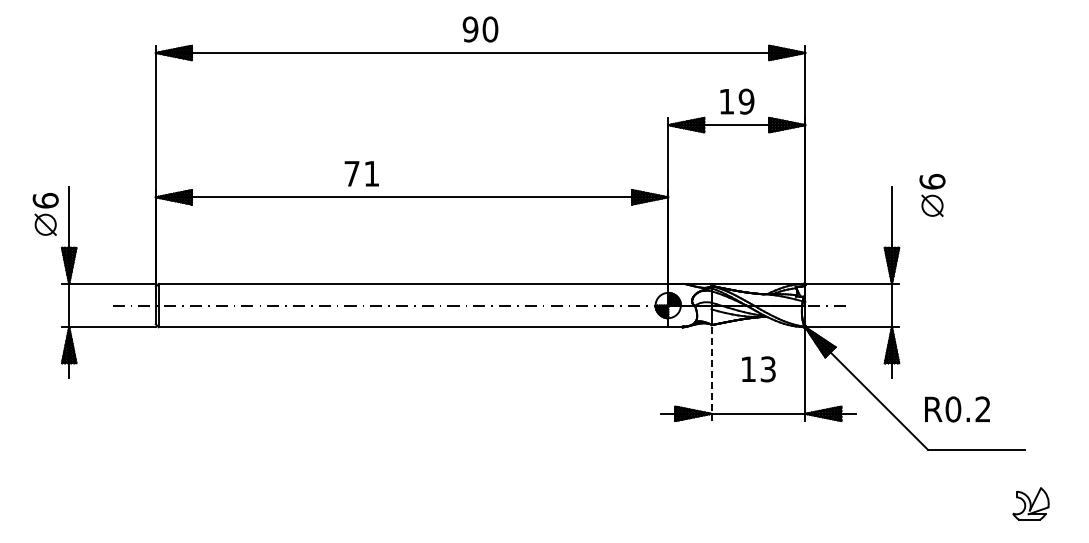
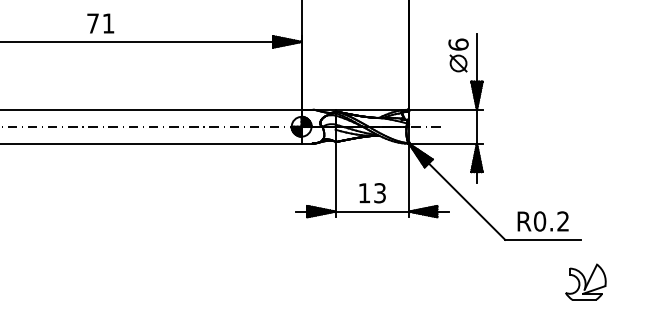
text: (361, 173) -> (100, 23), moved
part: (932, 195) -> (458, 55), moved
text: (758, 369) -> (372, 193), moved
line: (711, 374) -> (335, 180), dashed -> solid
text: (957, 409) -> (543, 221), moved
part: (1030, 503) -> (585, 281), size x1.43

